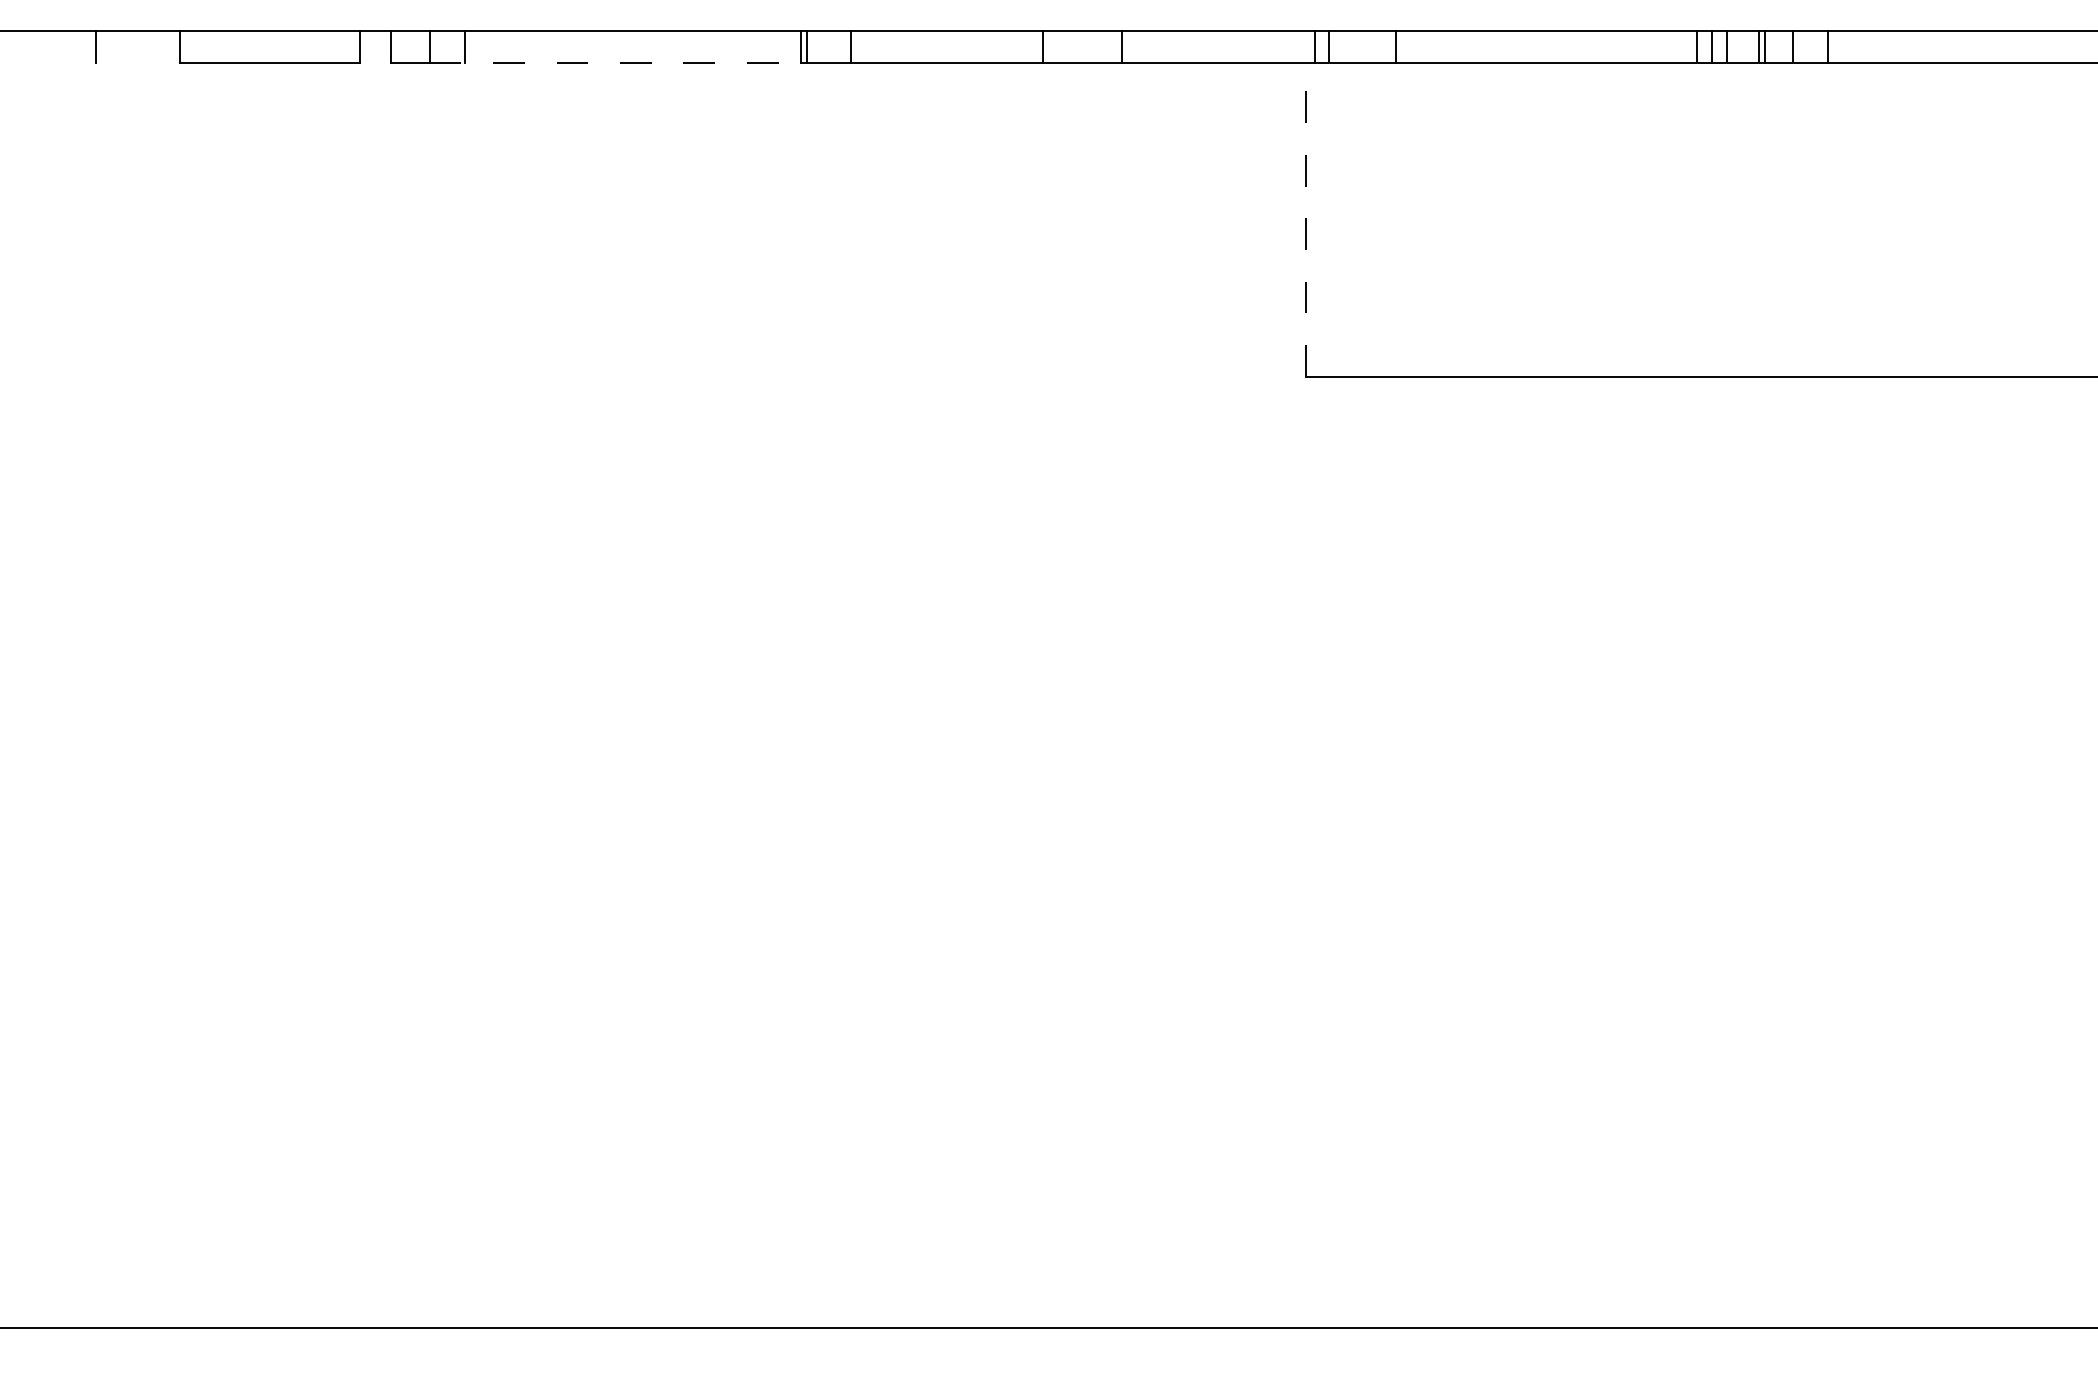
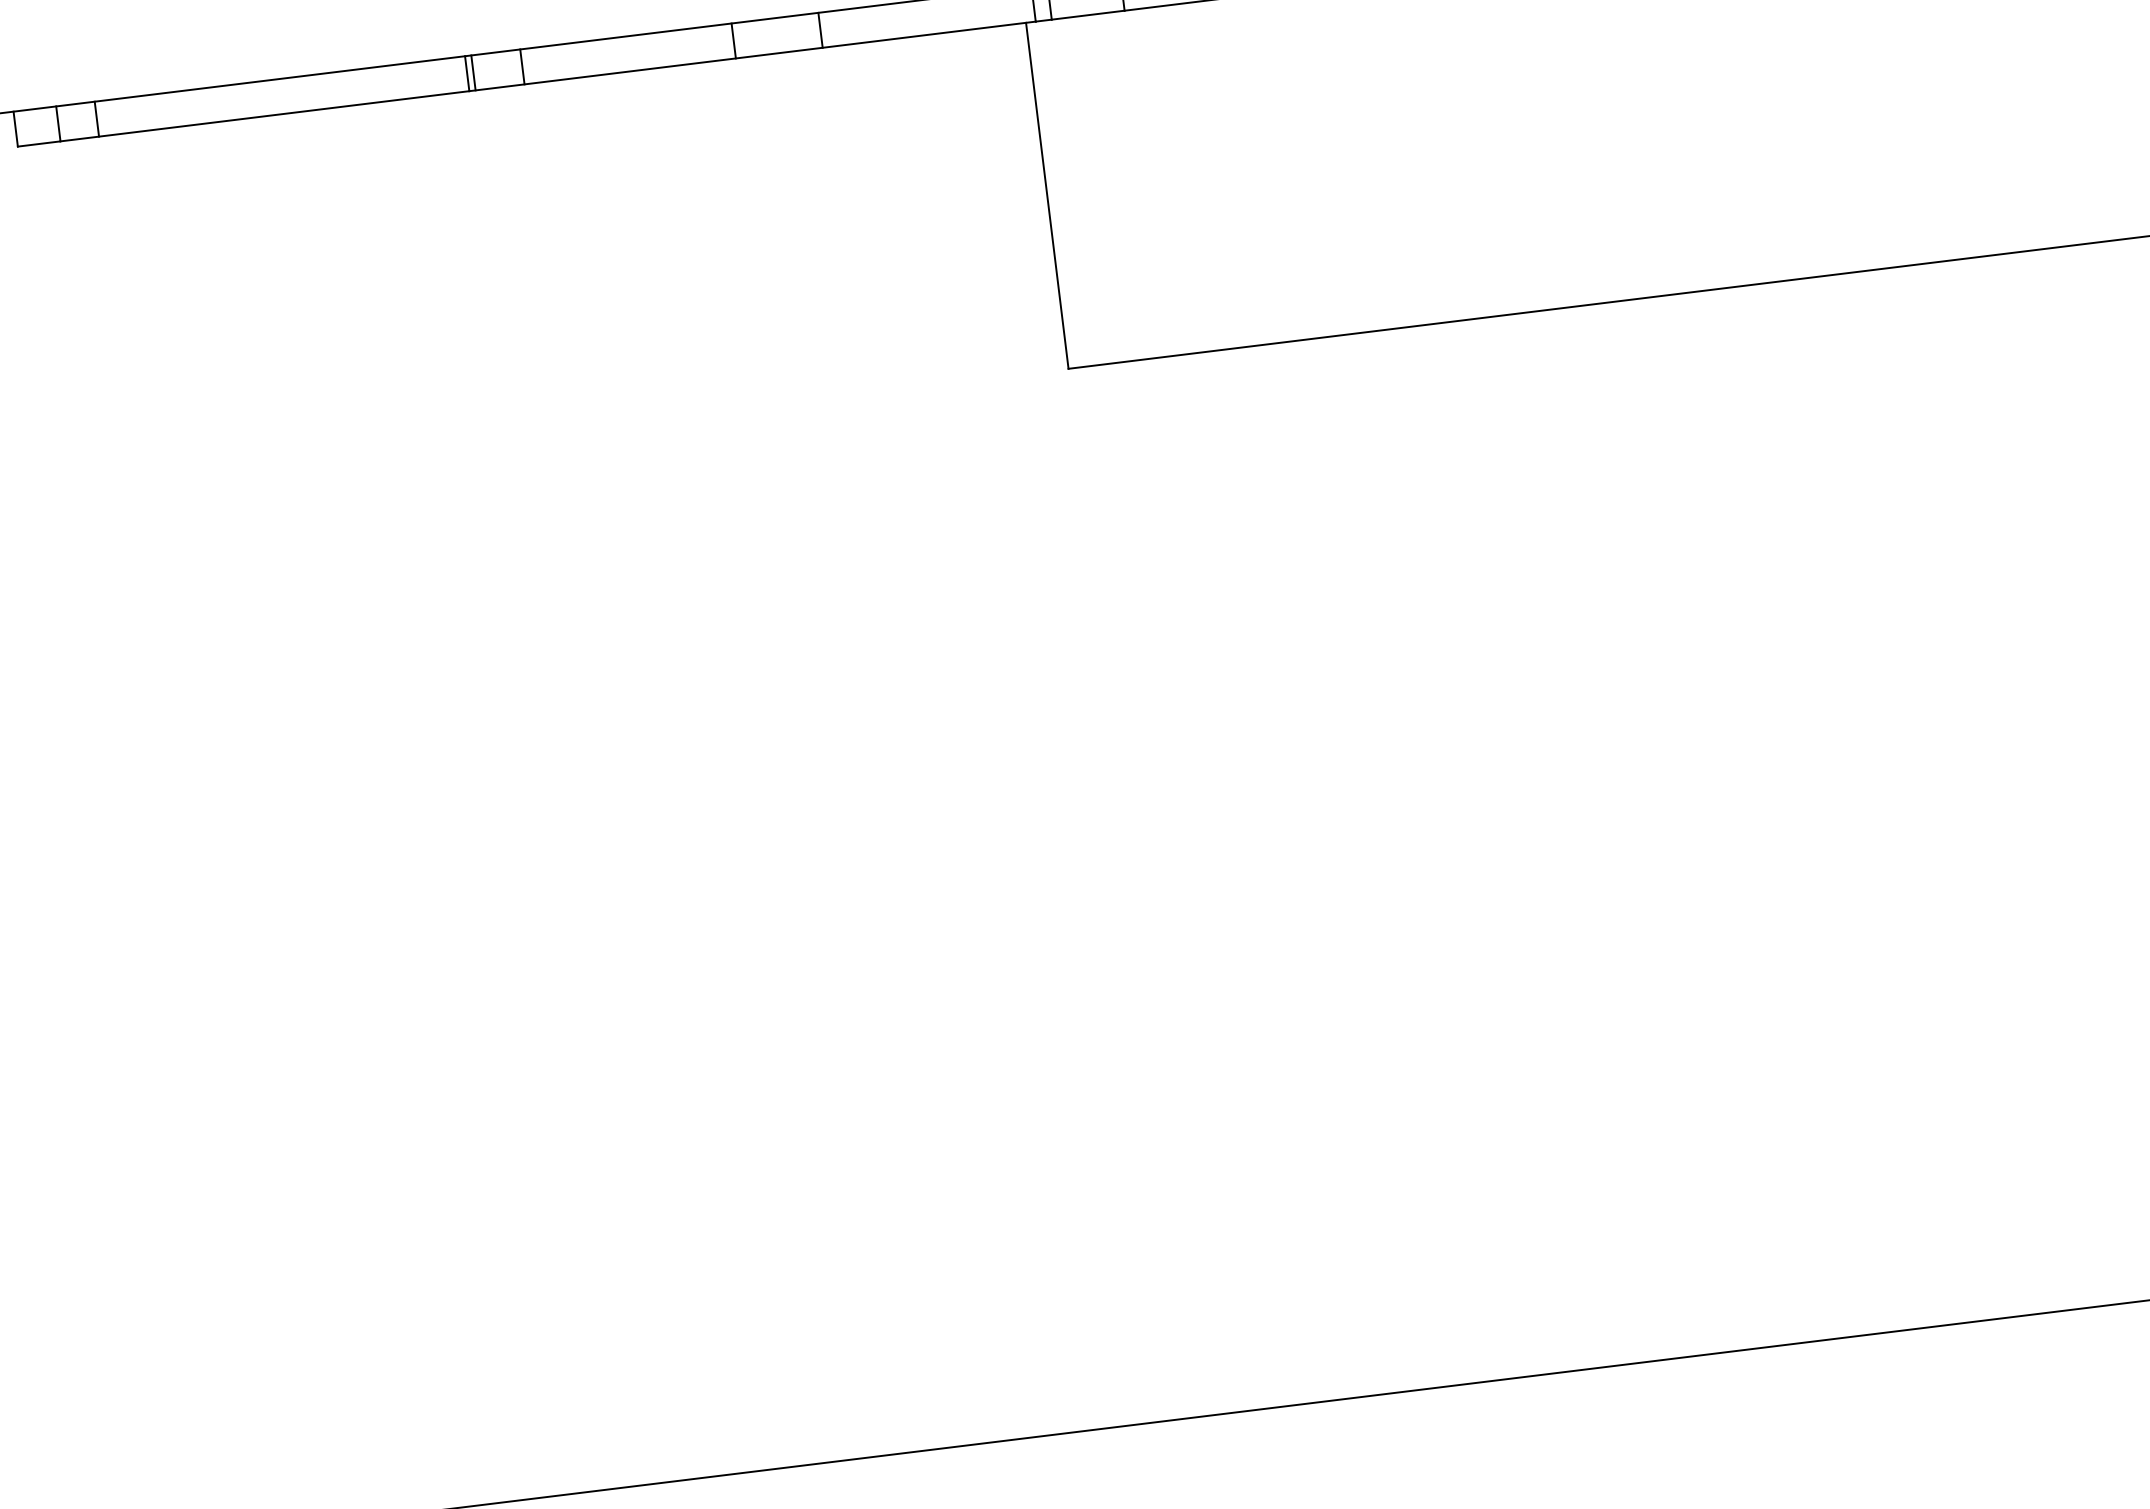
line: (615, 62) -> (265, 115), dashed -> solid
line: (1306, 219) -> (1047, 195), dashed -> solid

